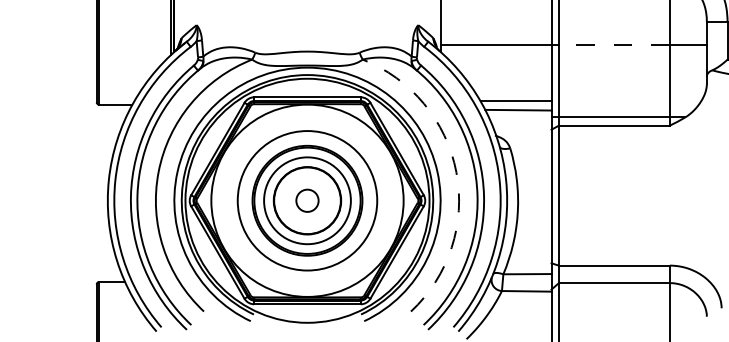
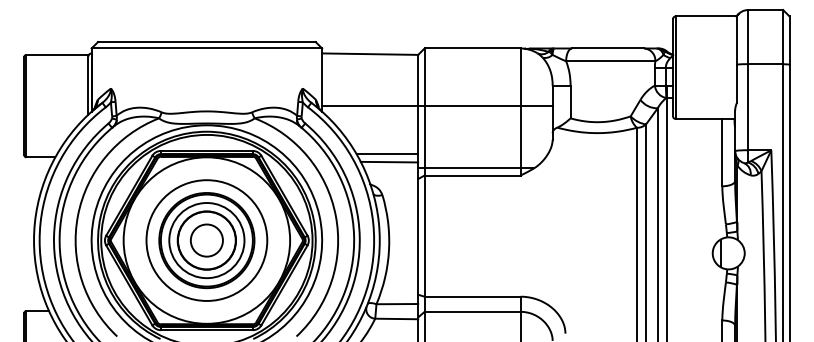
line: (614, 45) -> (472, 106), dashed -> solid
arc: (456, 171) -> (335, 215), dashed -> solid
circle: (307, 200) -> (206, 240), size x1.67

